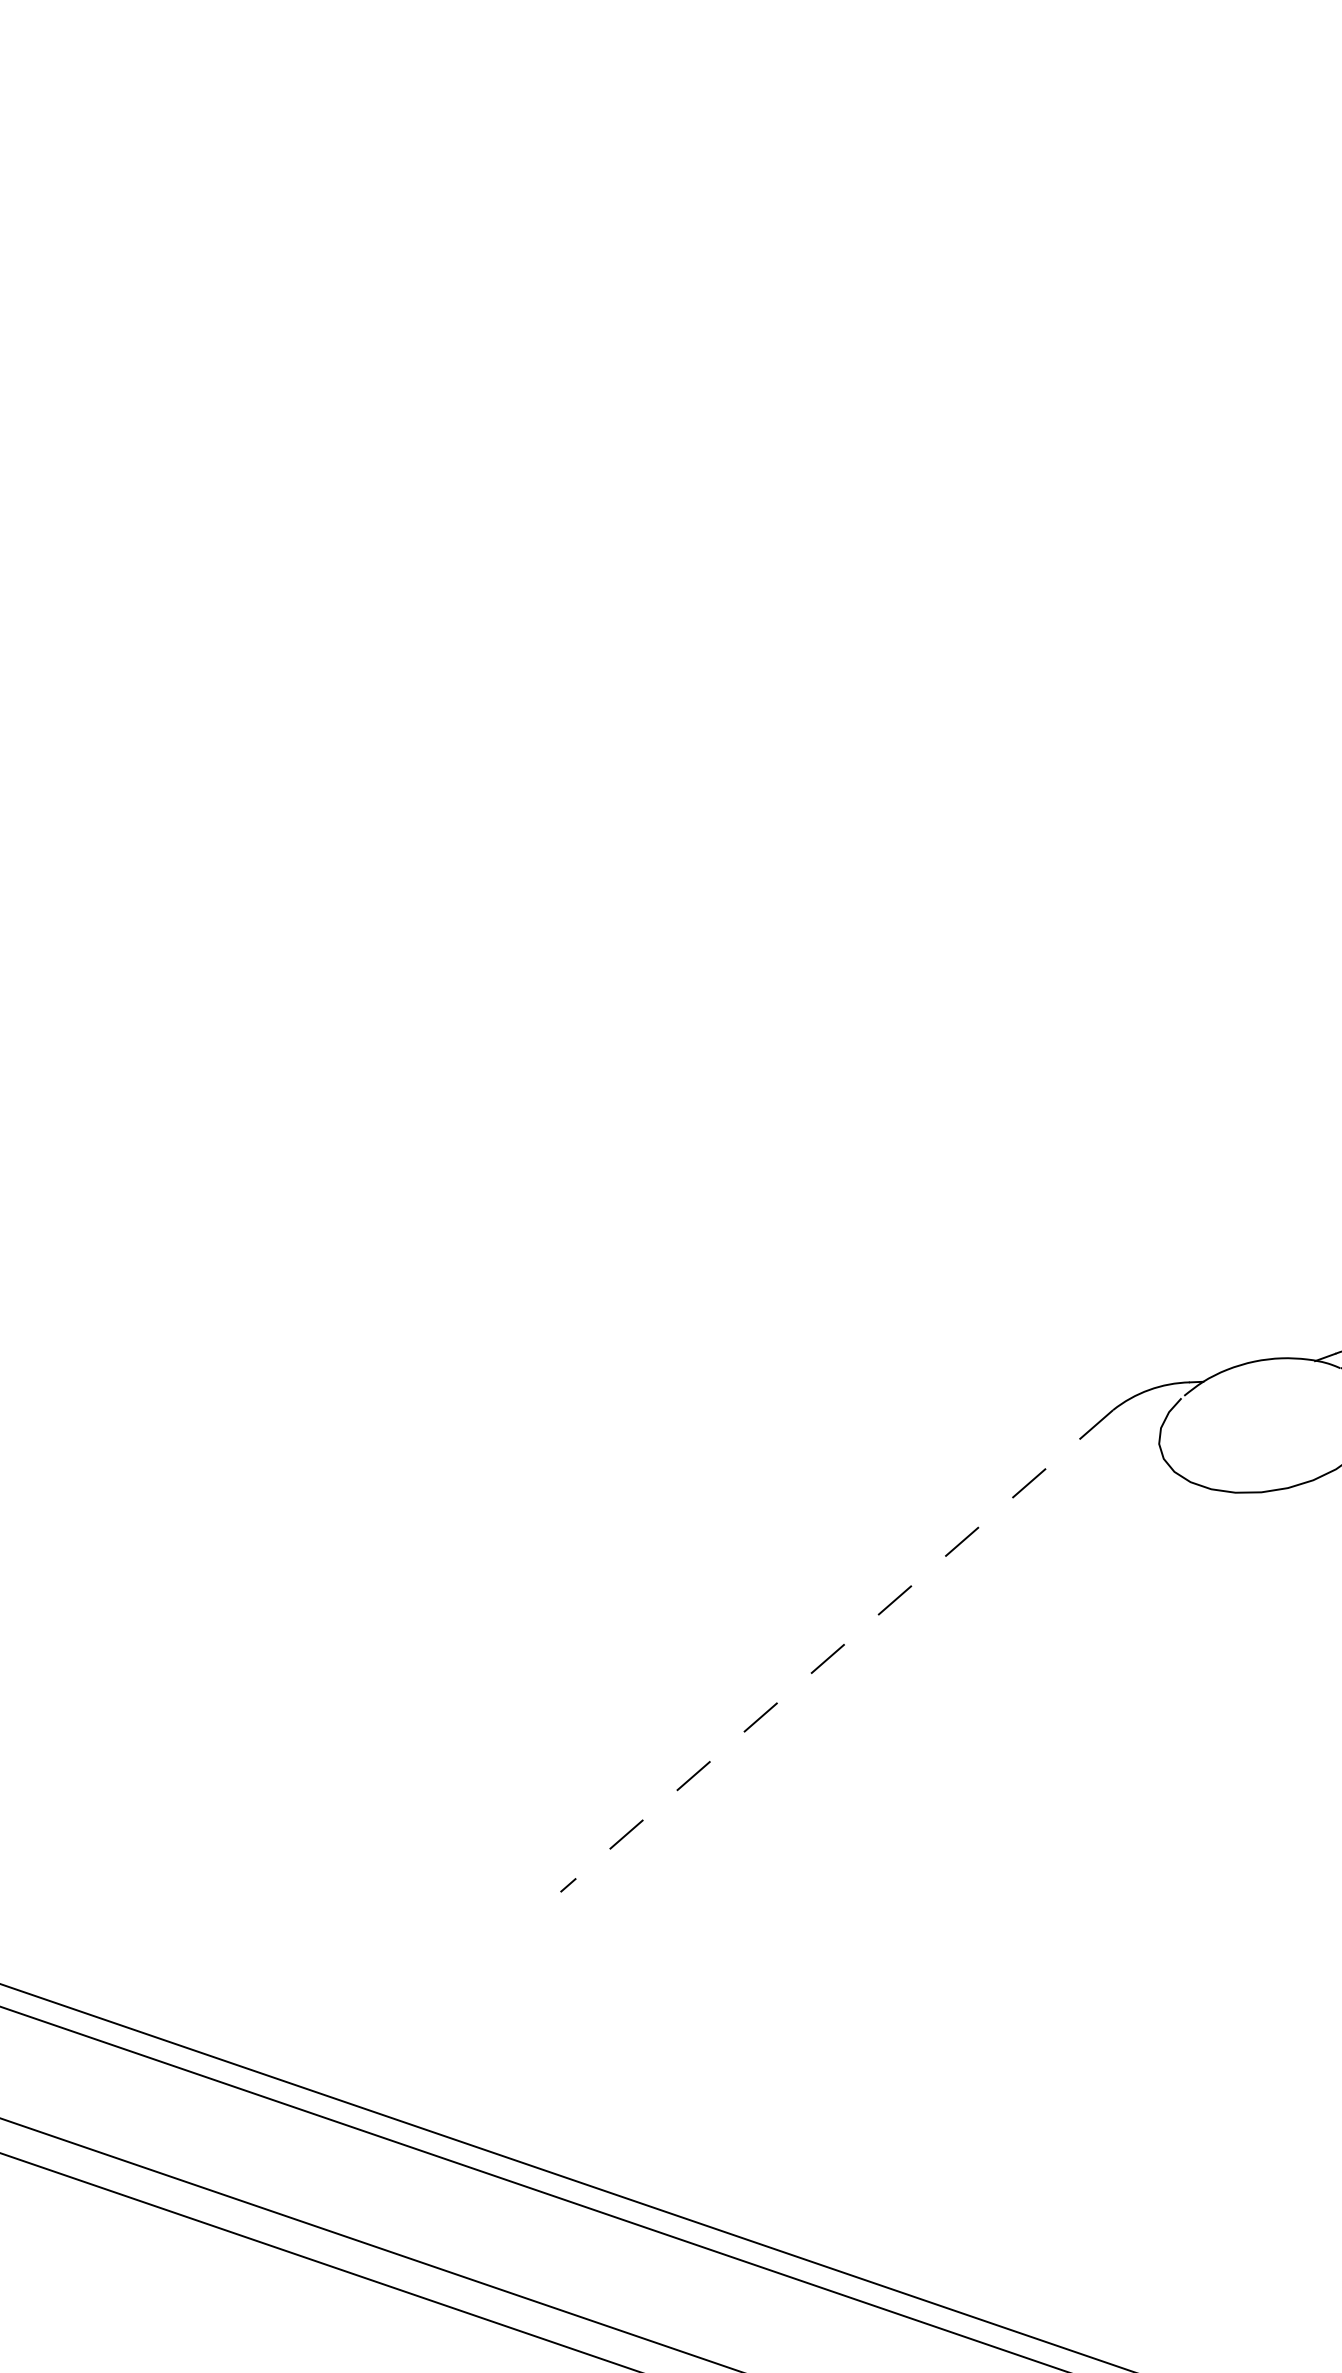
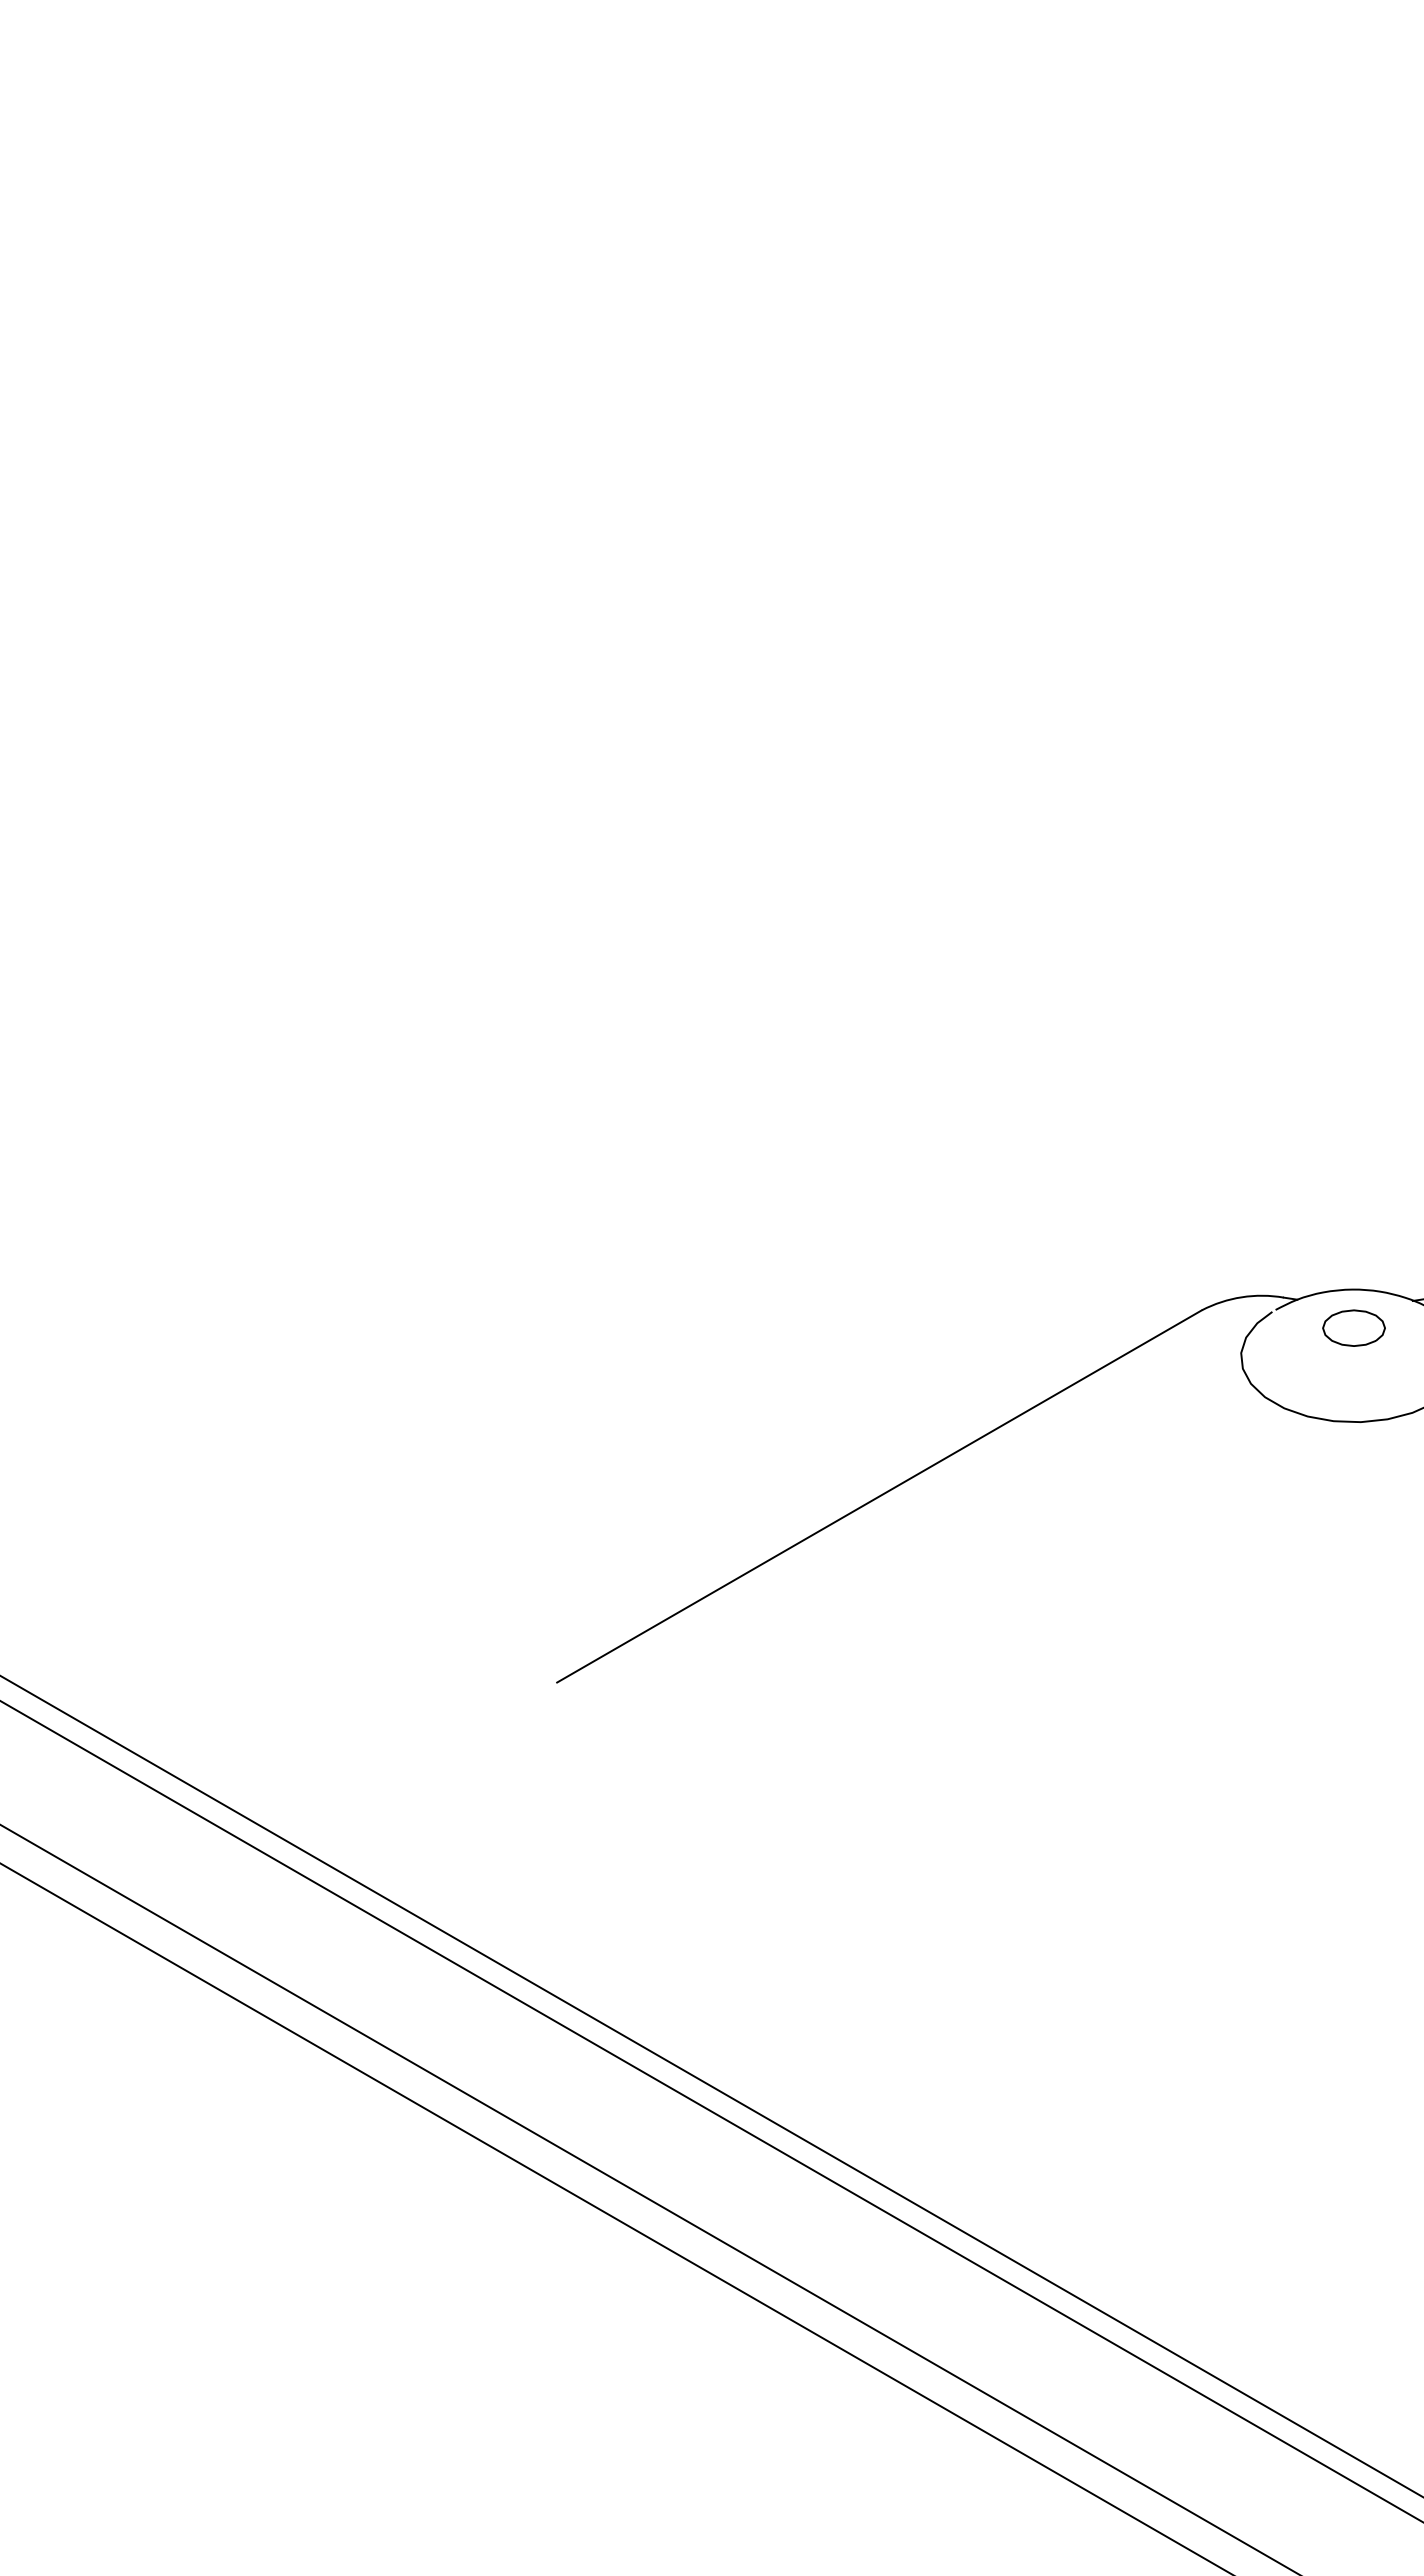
part: (1262, 1398) -> (1353, 1327), added
line: (836, 1651) -> (879, 1496), dashed -> solid

